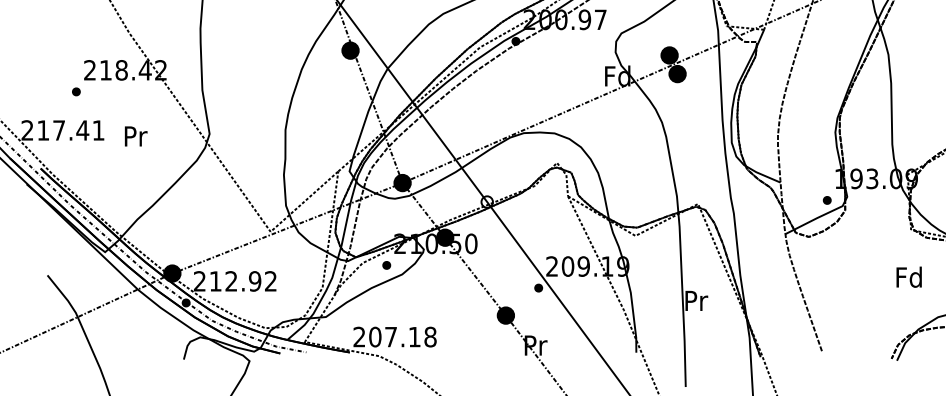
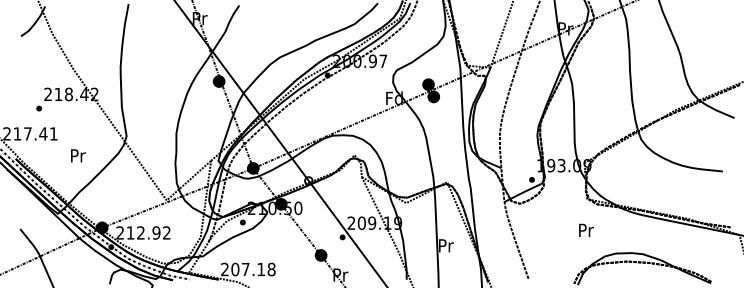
text: (136, 135) -> (78, 155), moved
text: (908, 277) -> (585, 230), Fd -> Pr

